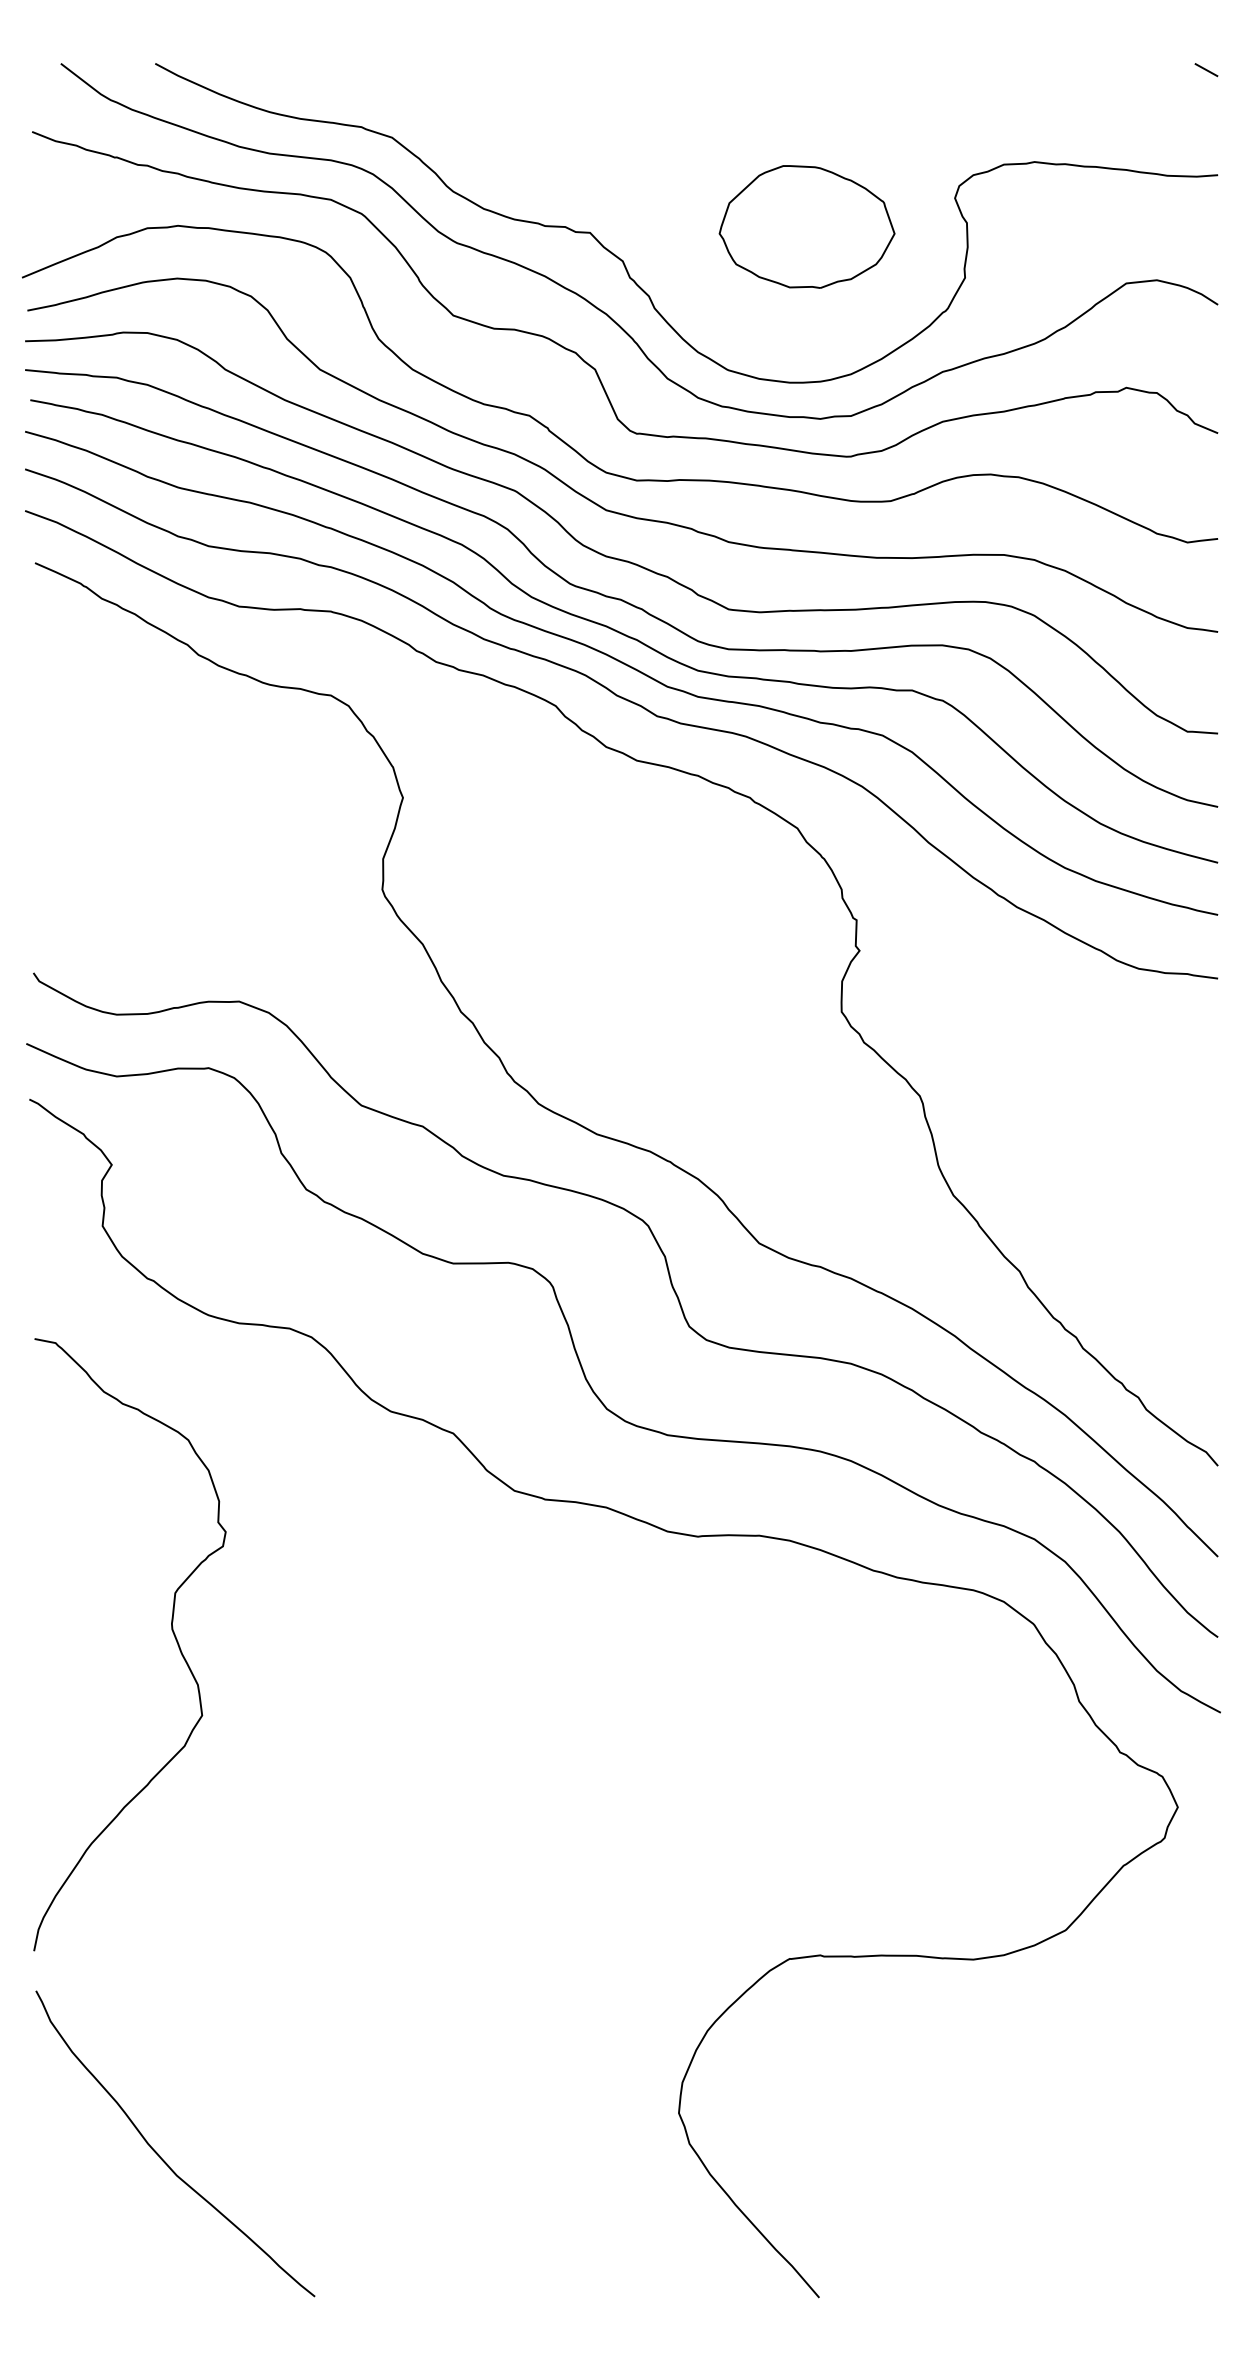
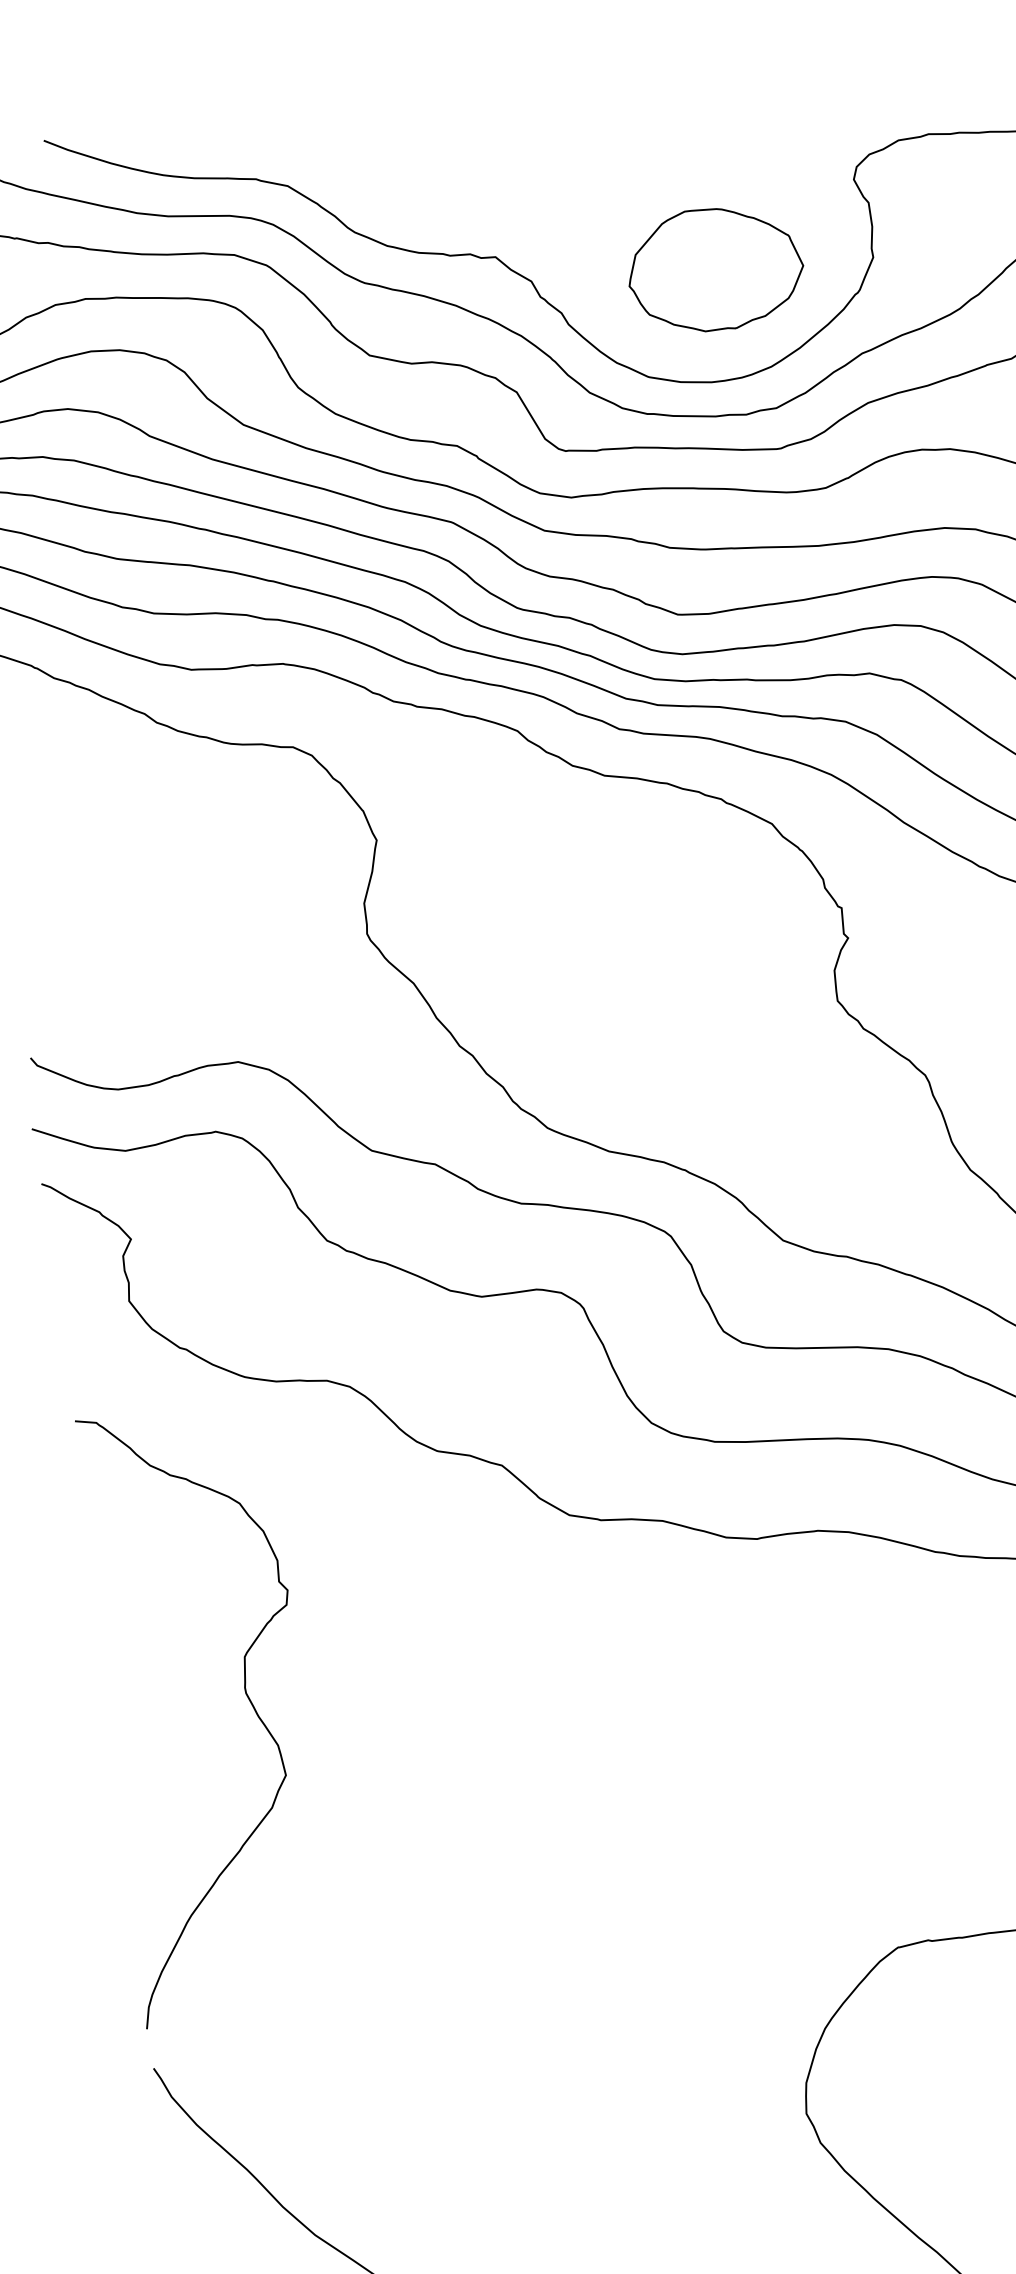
part: (806, 226) -> (714, 268), moved

